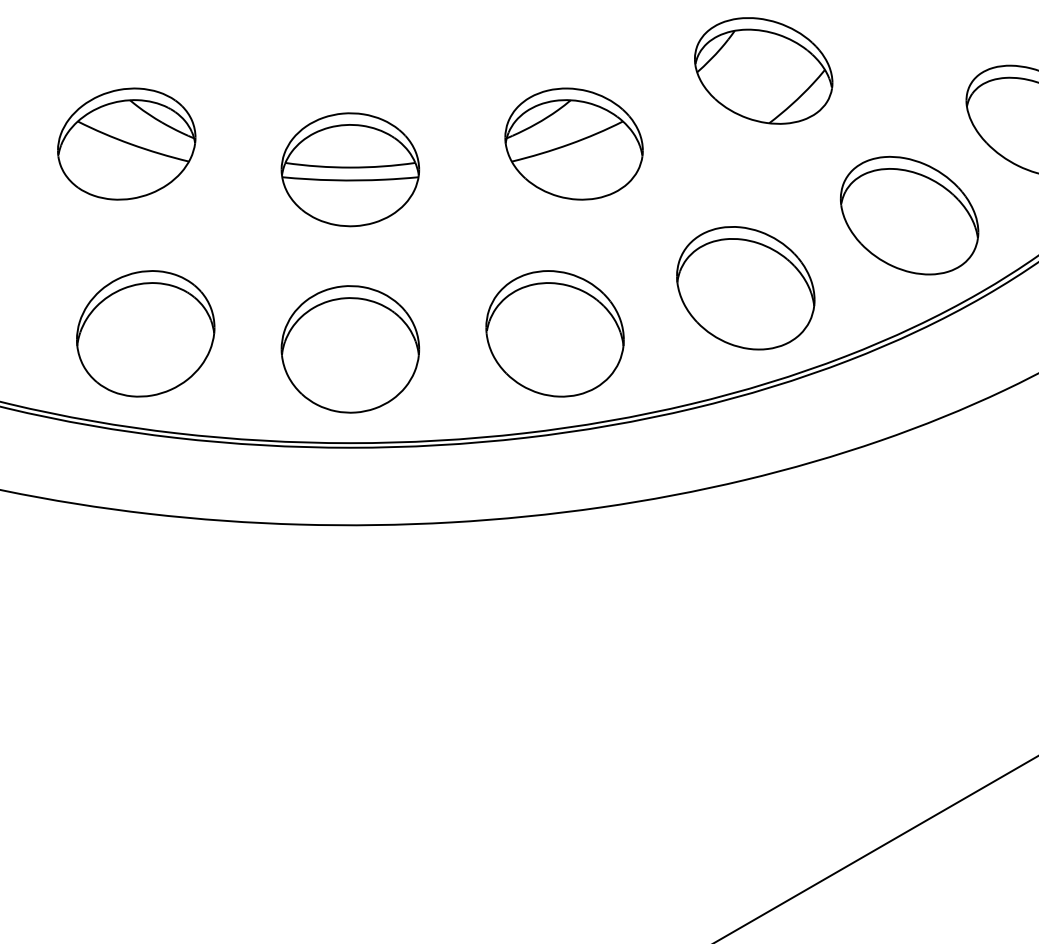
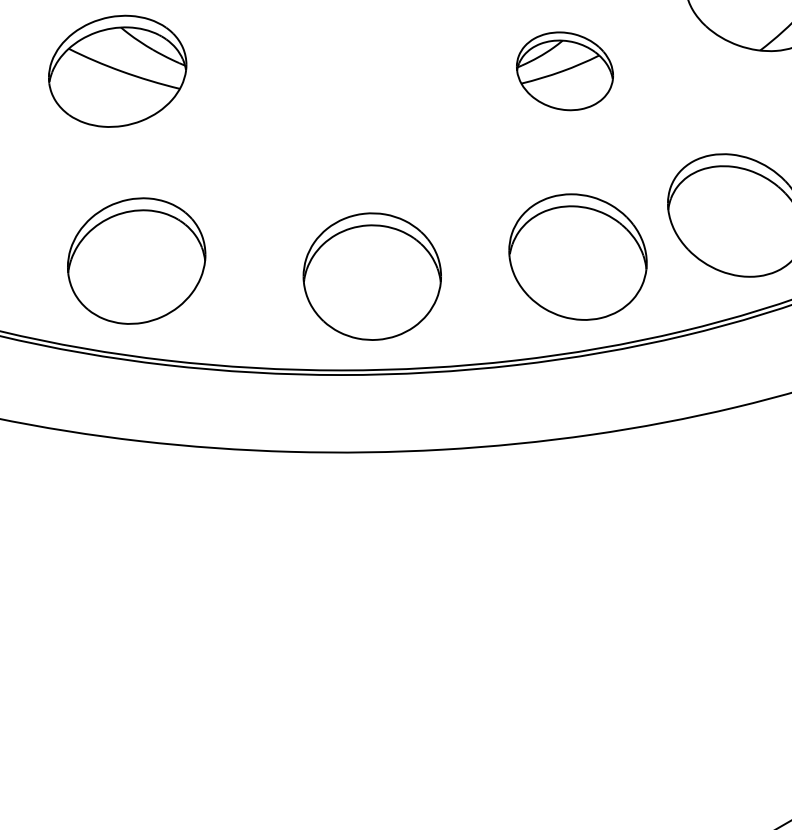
part: (573, 143) -> (564, 70), size x0.7
part: (350, 169) -> (341, 96), removed
part: (554, 333) -> (577, 256), moved
part: (350, 349) -> (372, 276), moved

